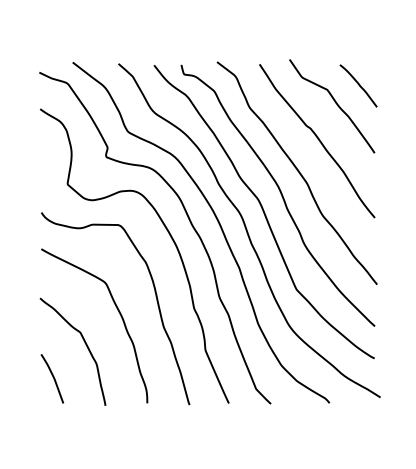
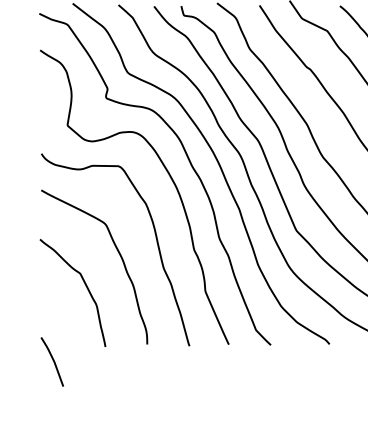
curve: (52, 377) -> (52, 360), moved

